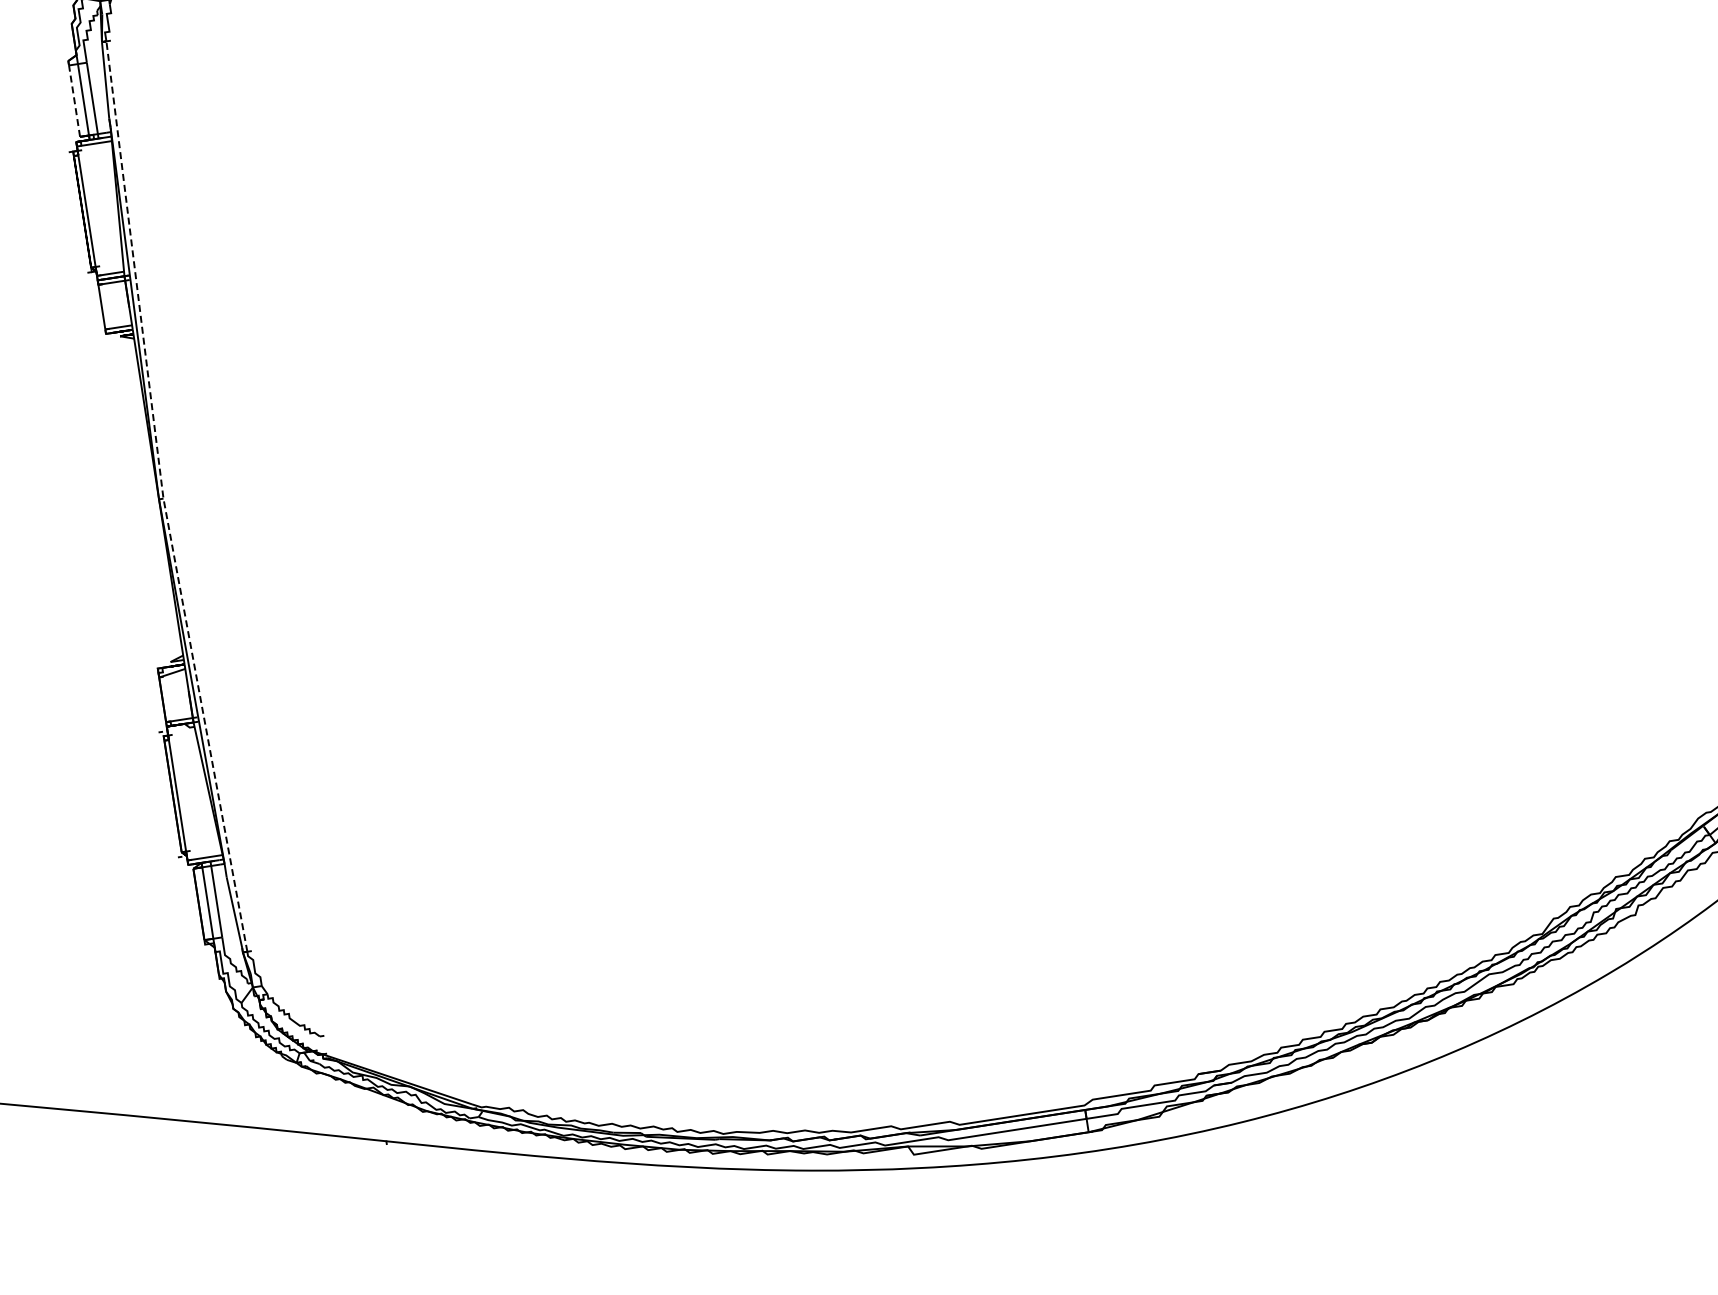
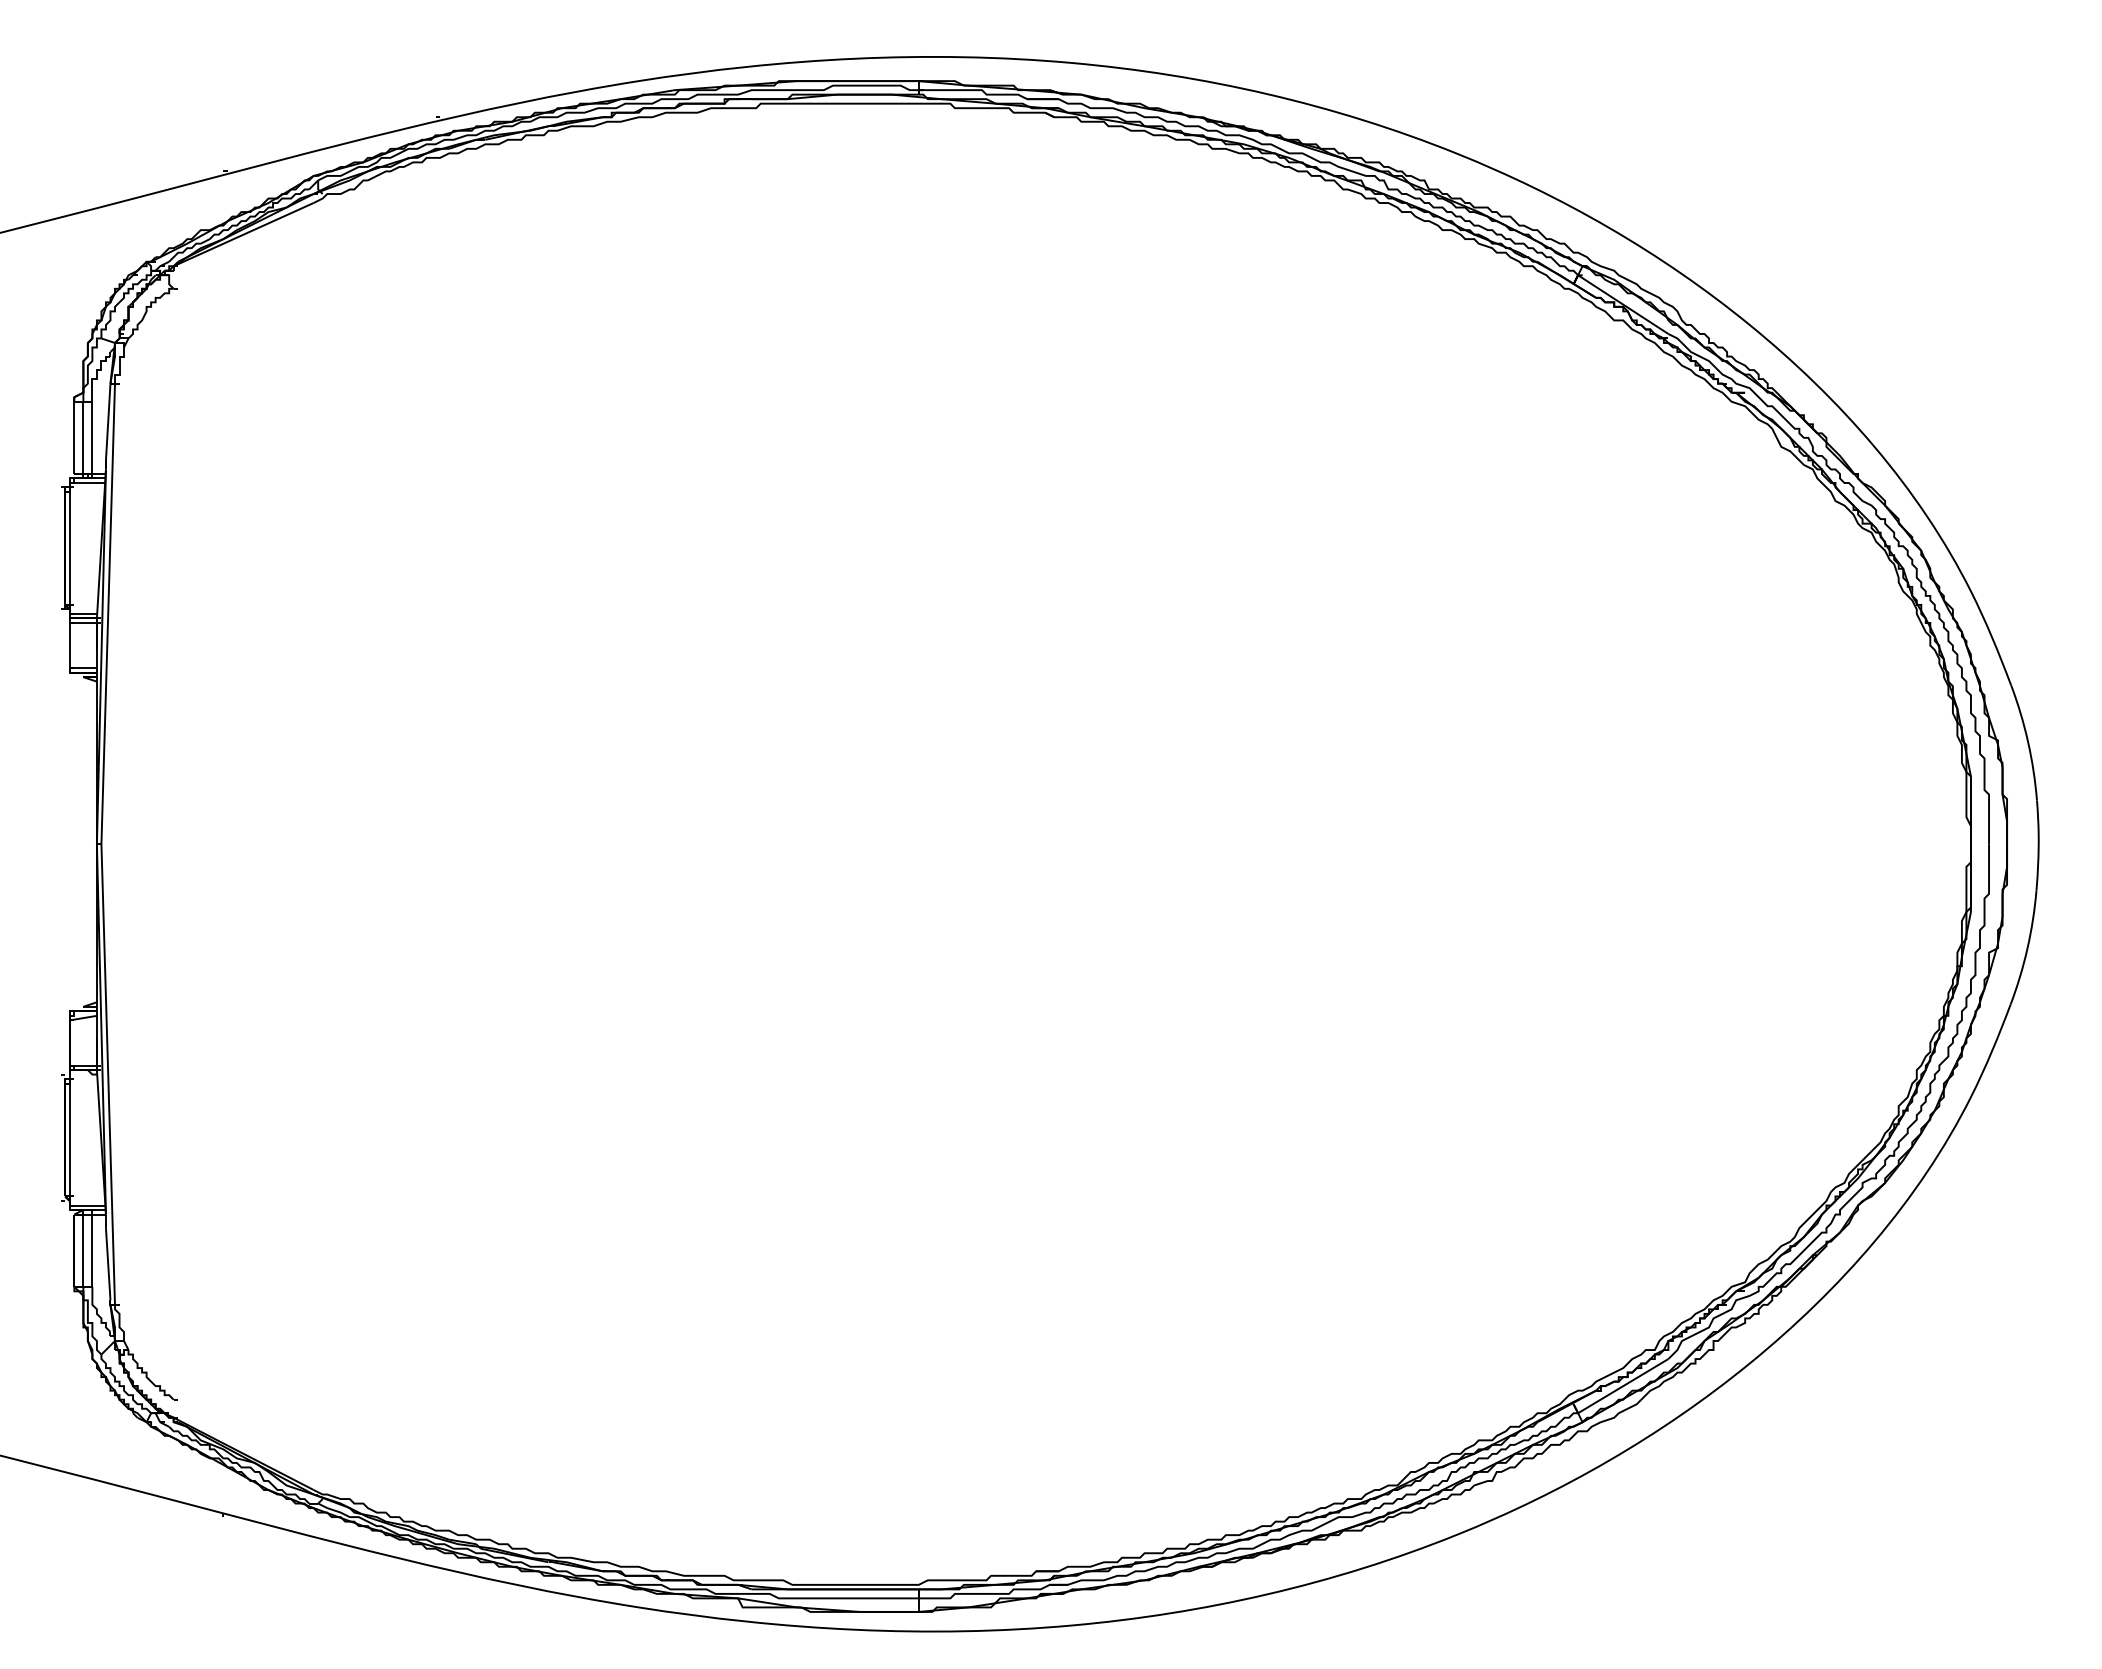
line: (74, 100) -> (74, 437), dashed -> solid
line: (163, 498) -> (101, 844), dashed -> solid

